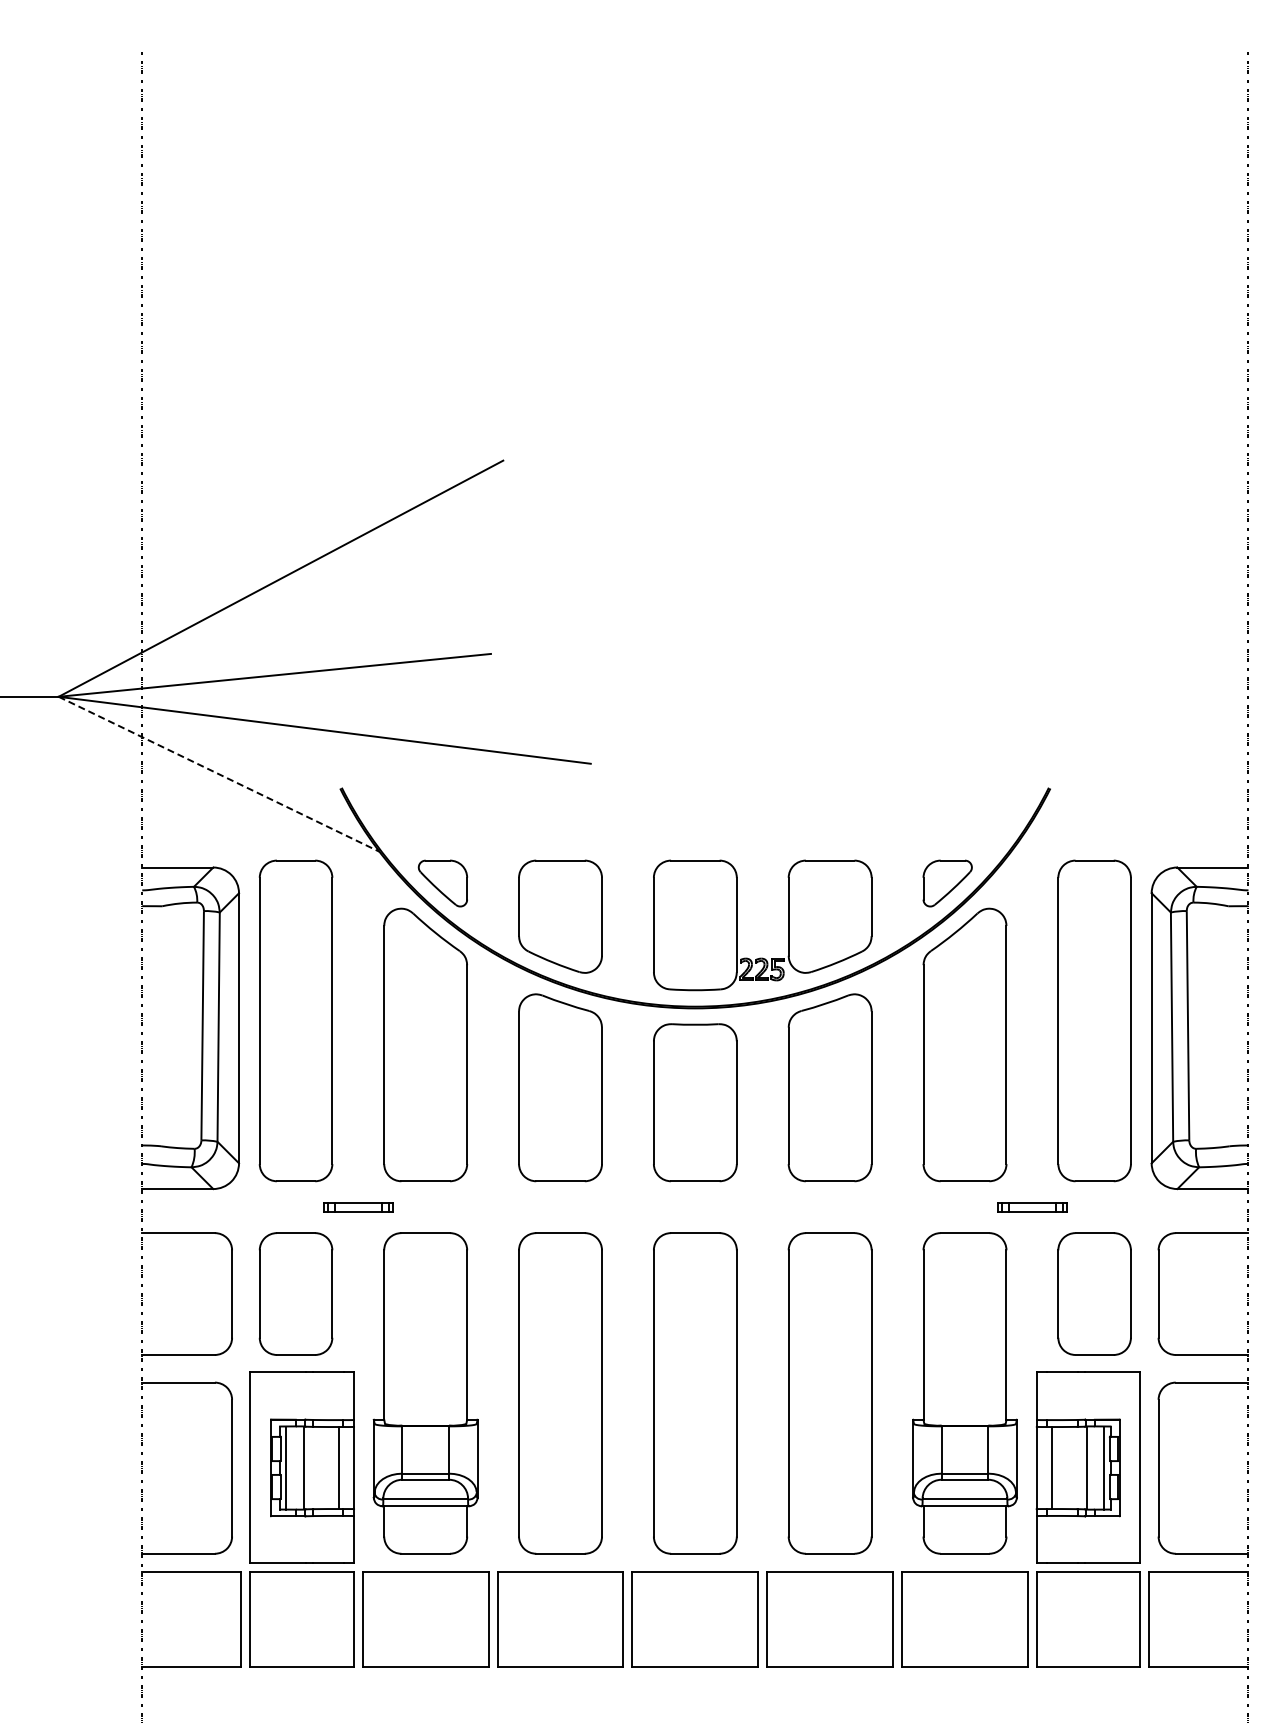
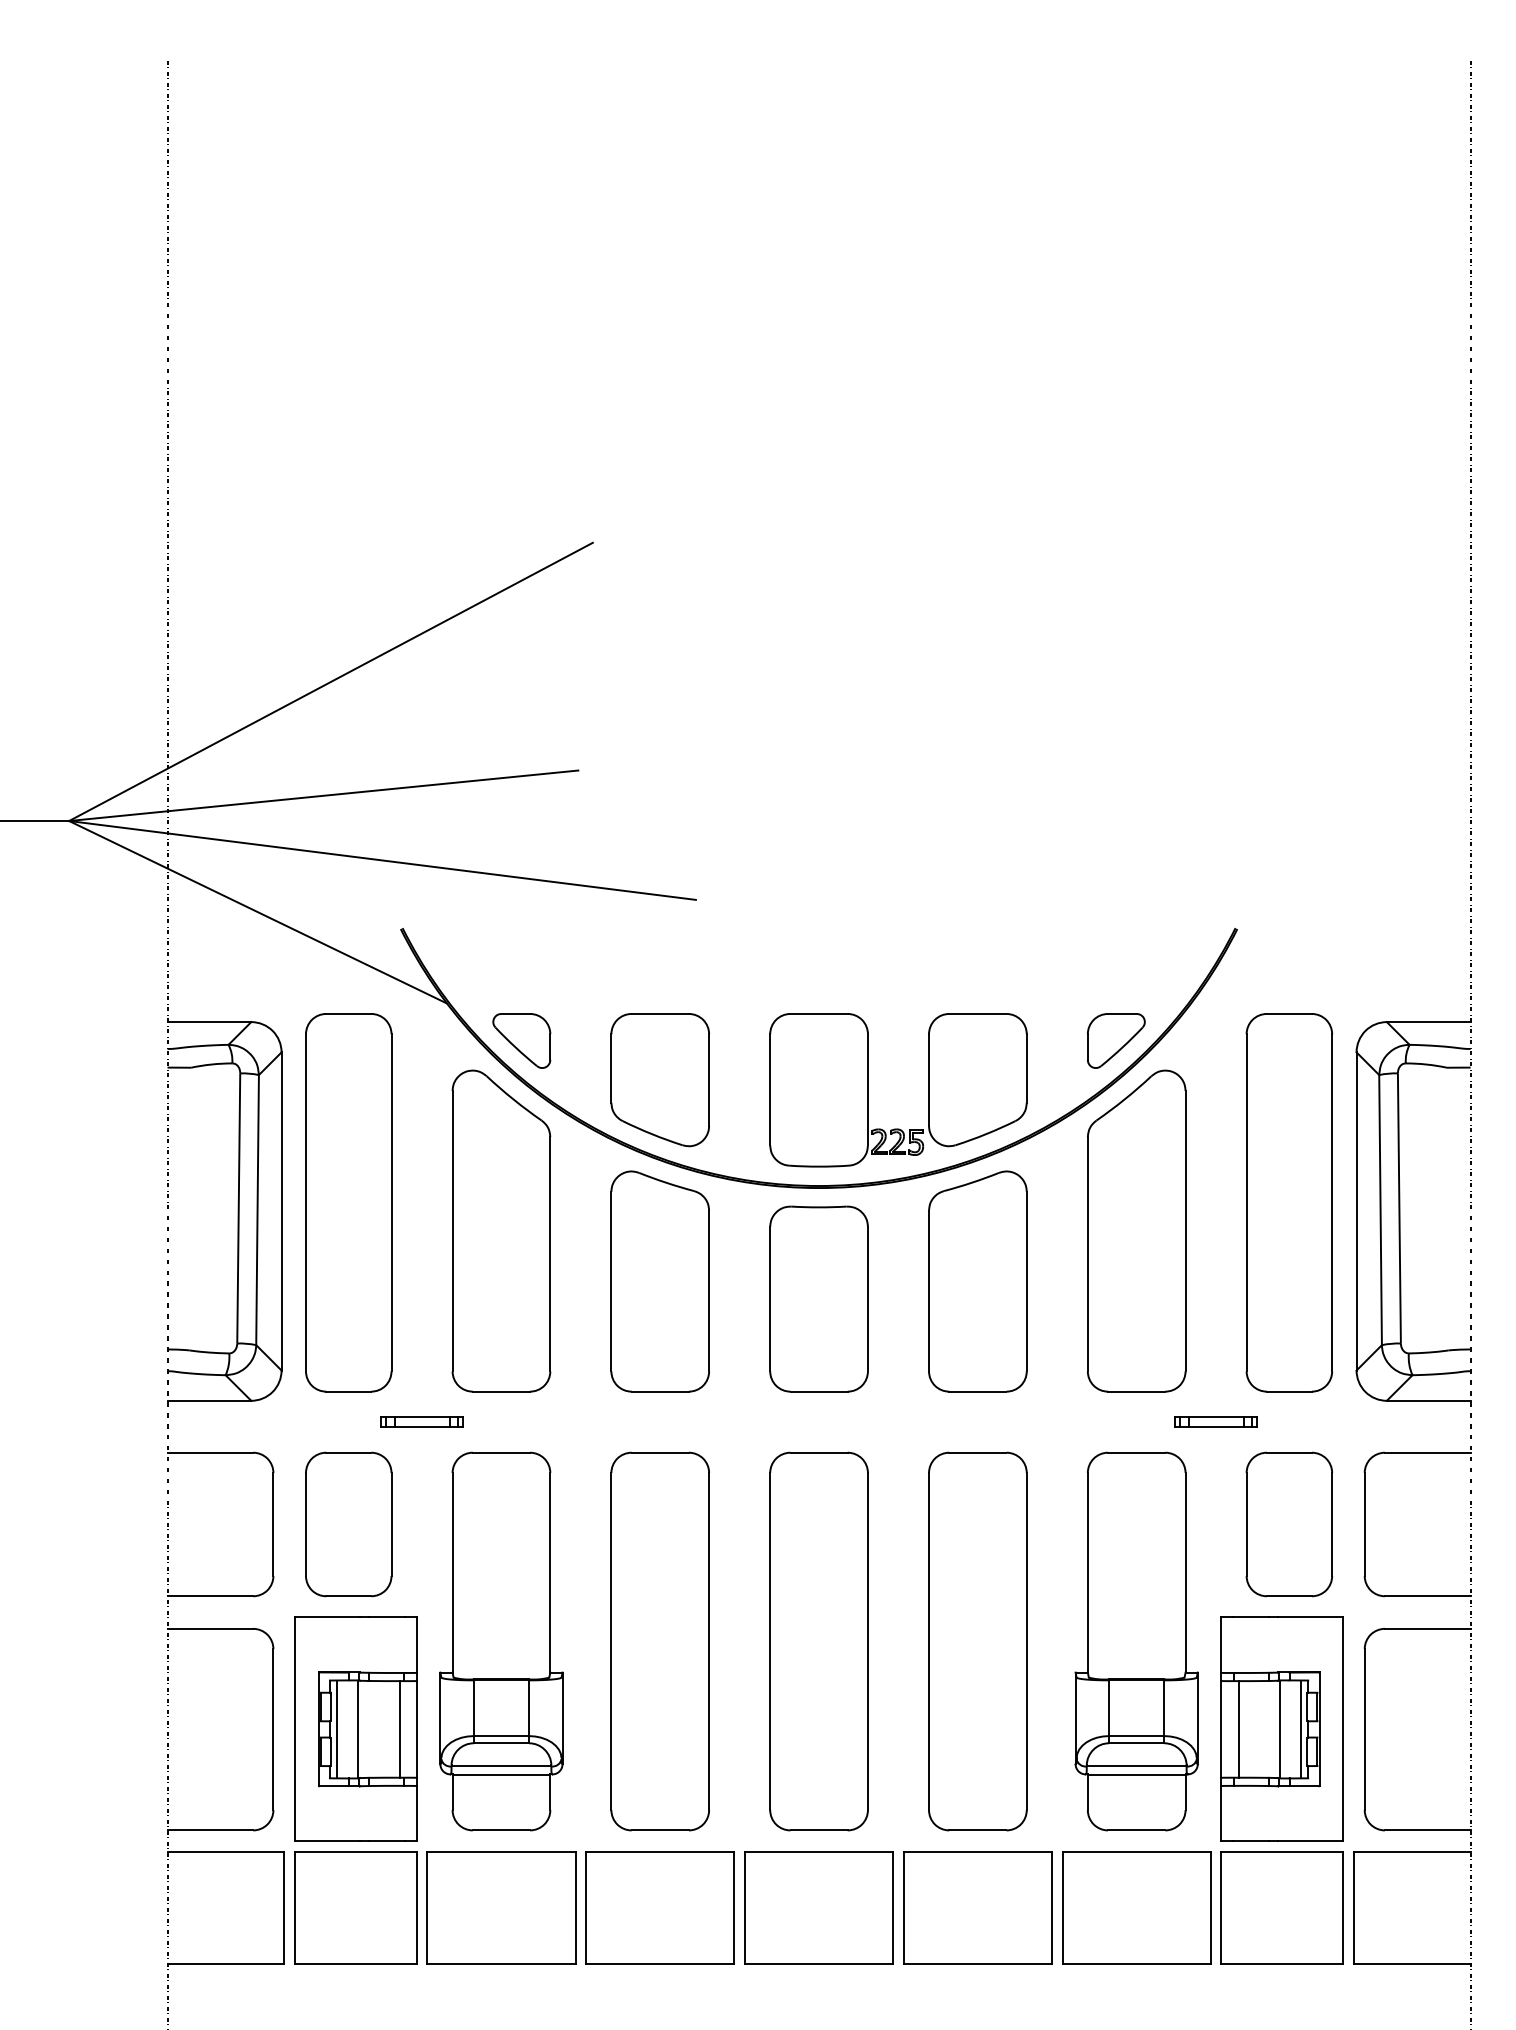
line: (219, 774) -> (258, 912), dashed -> solid

